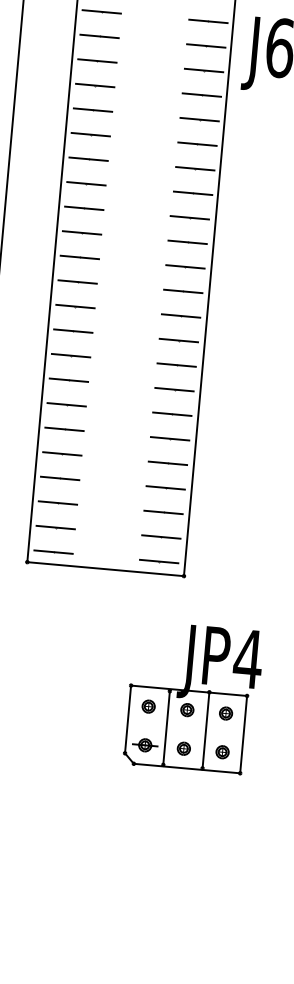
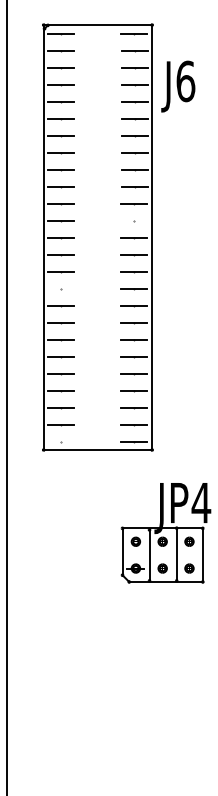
line: (186, 242) -> (133, 220), removed
line: (72, 331) -> (60, 288), removed
line: (52, 552) -> (60, 441), removed

